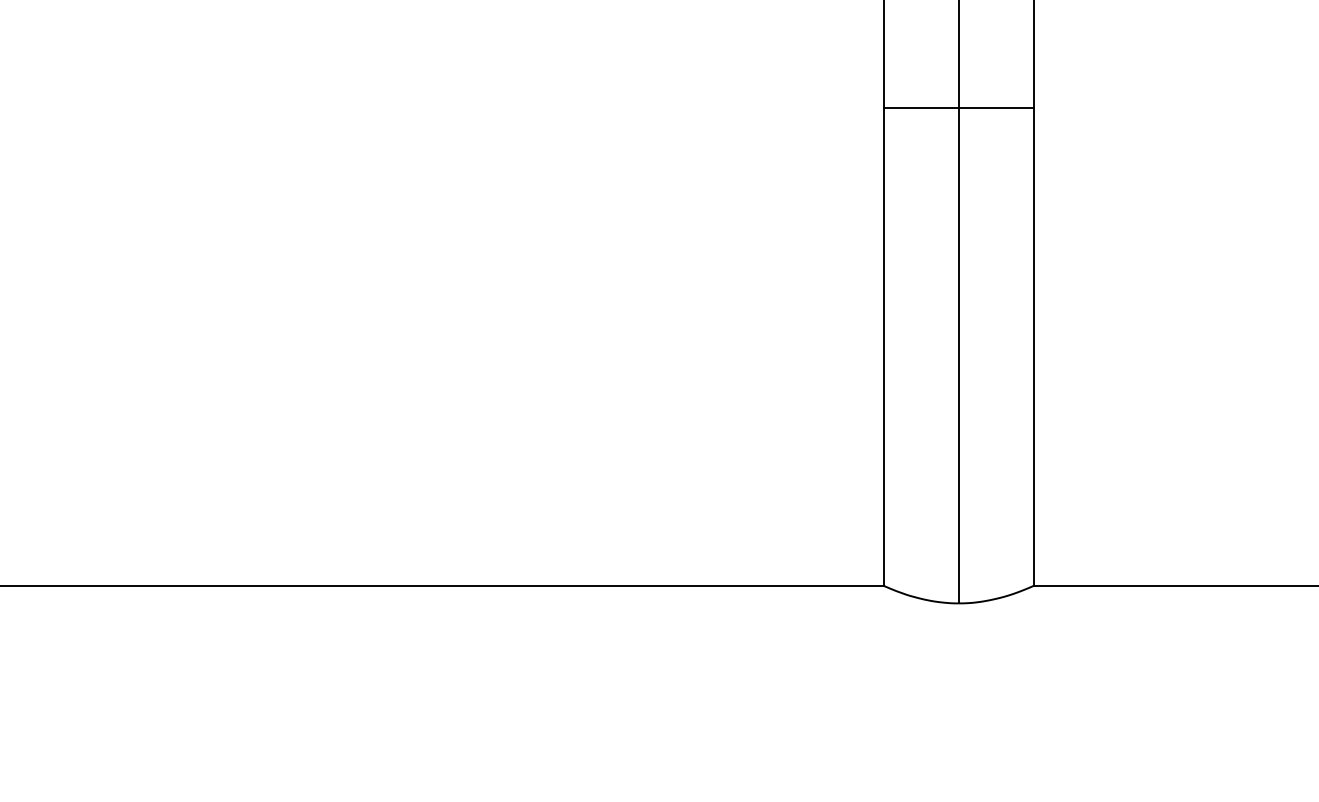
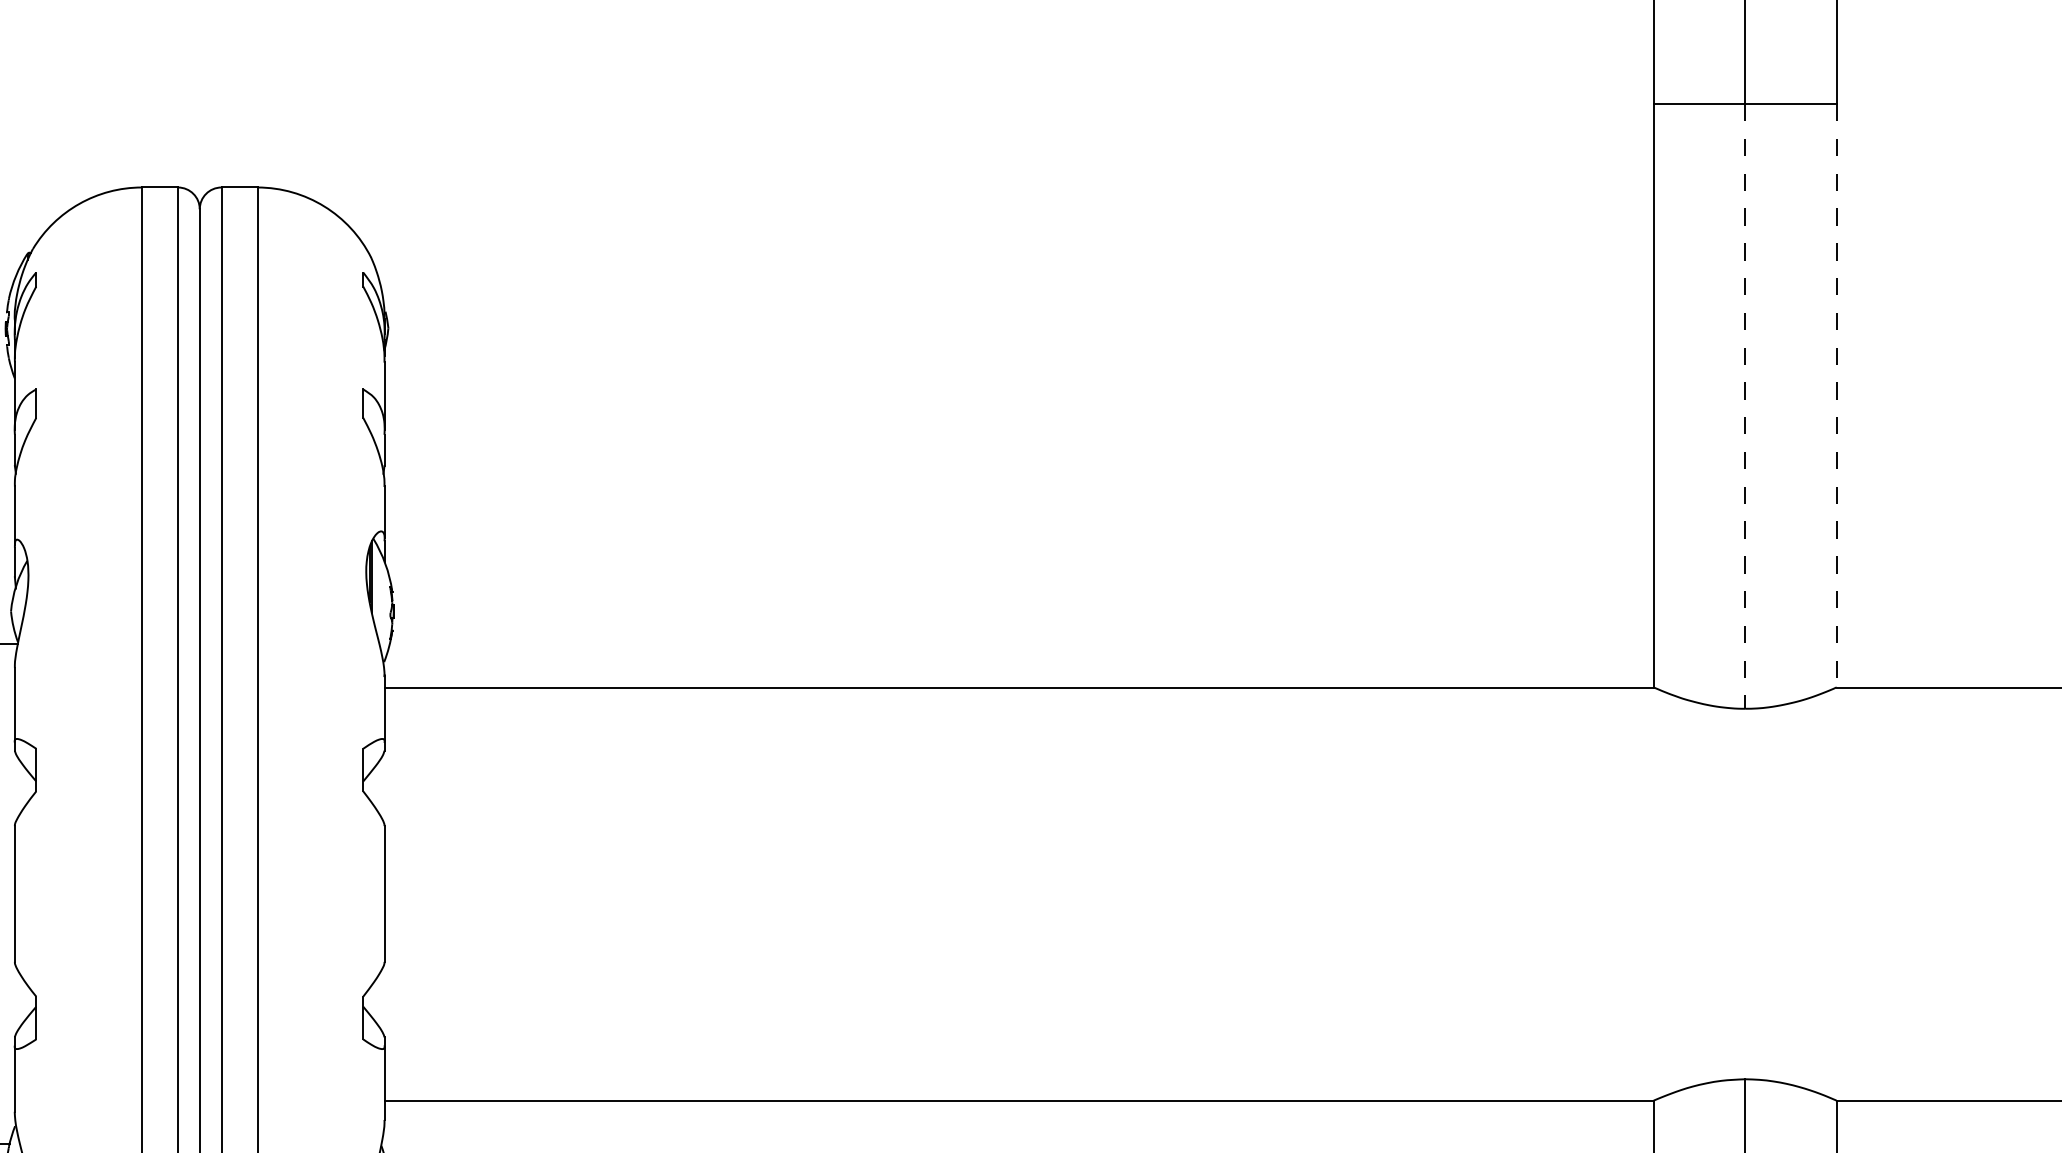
line: (1033, 346) -> (1836, 395), solid -> dashed
line: (958, 355) -> (1745, 406), solid -> dashed

